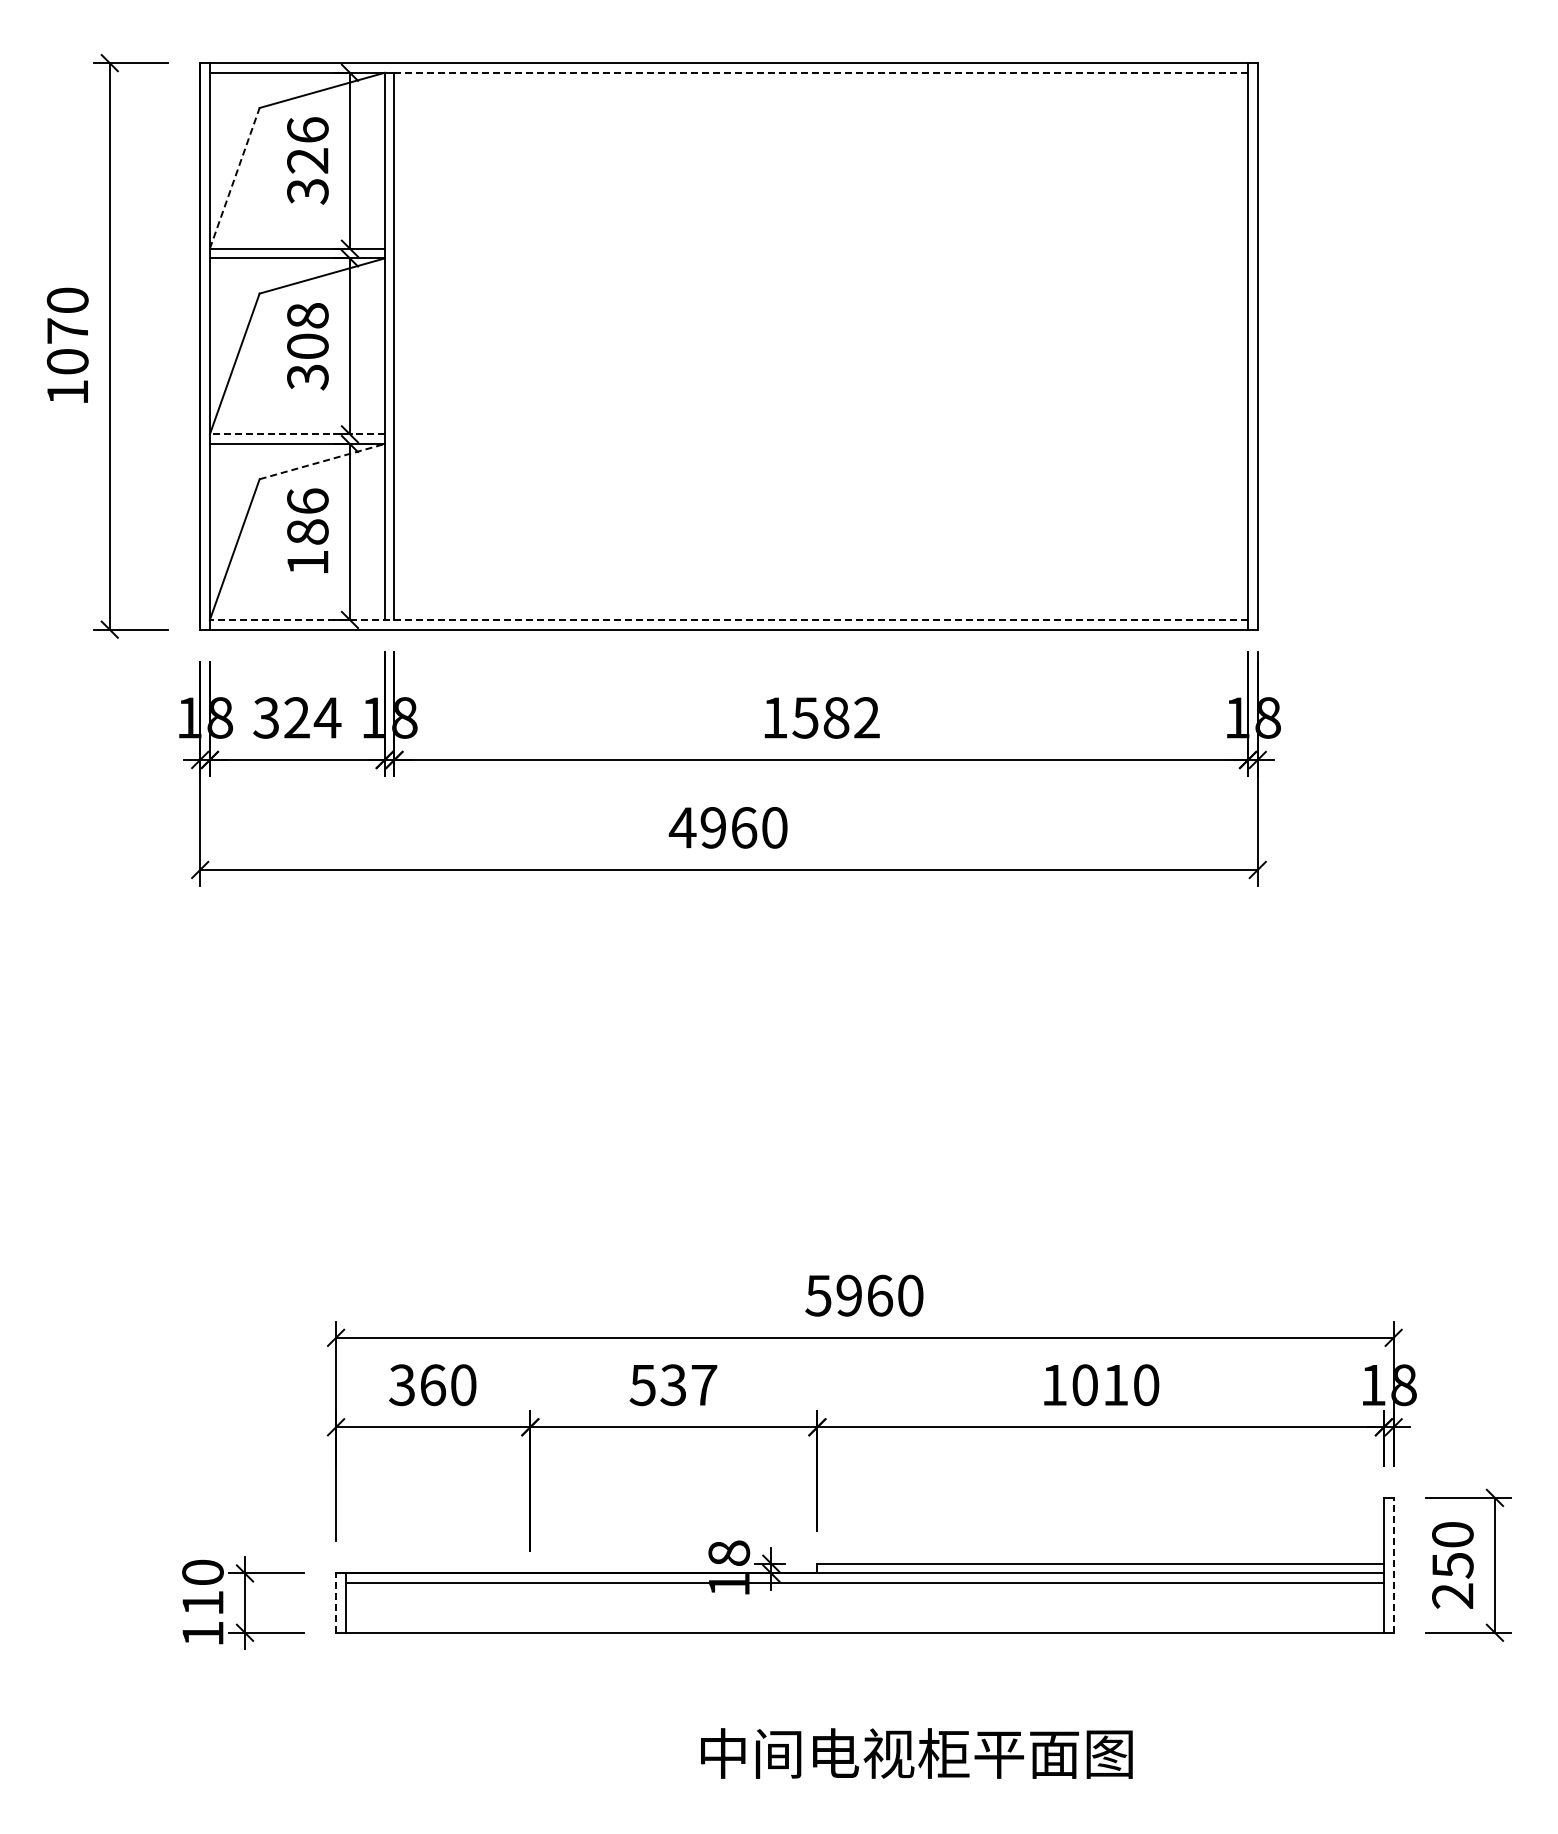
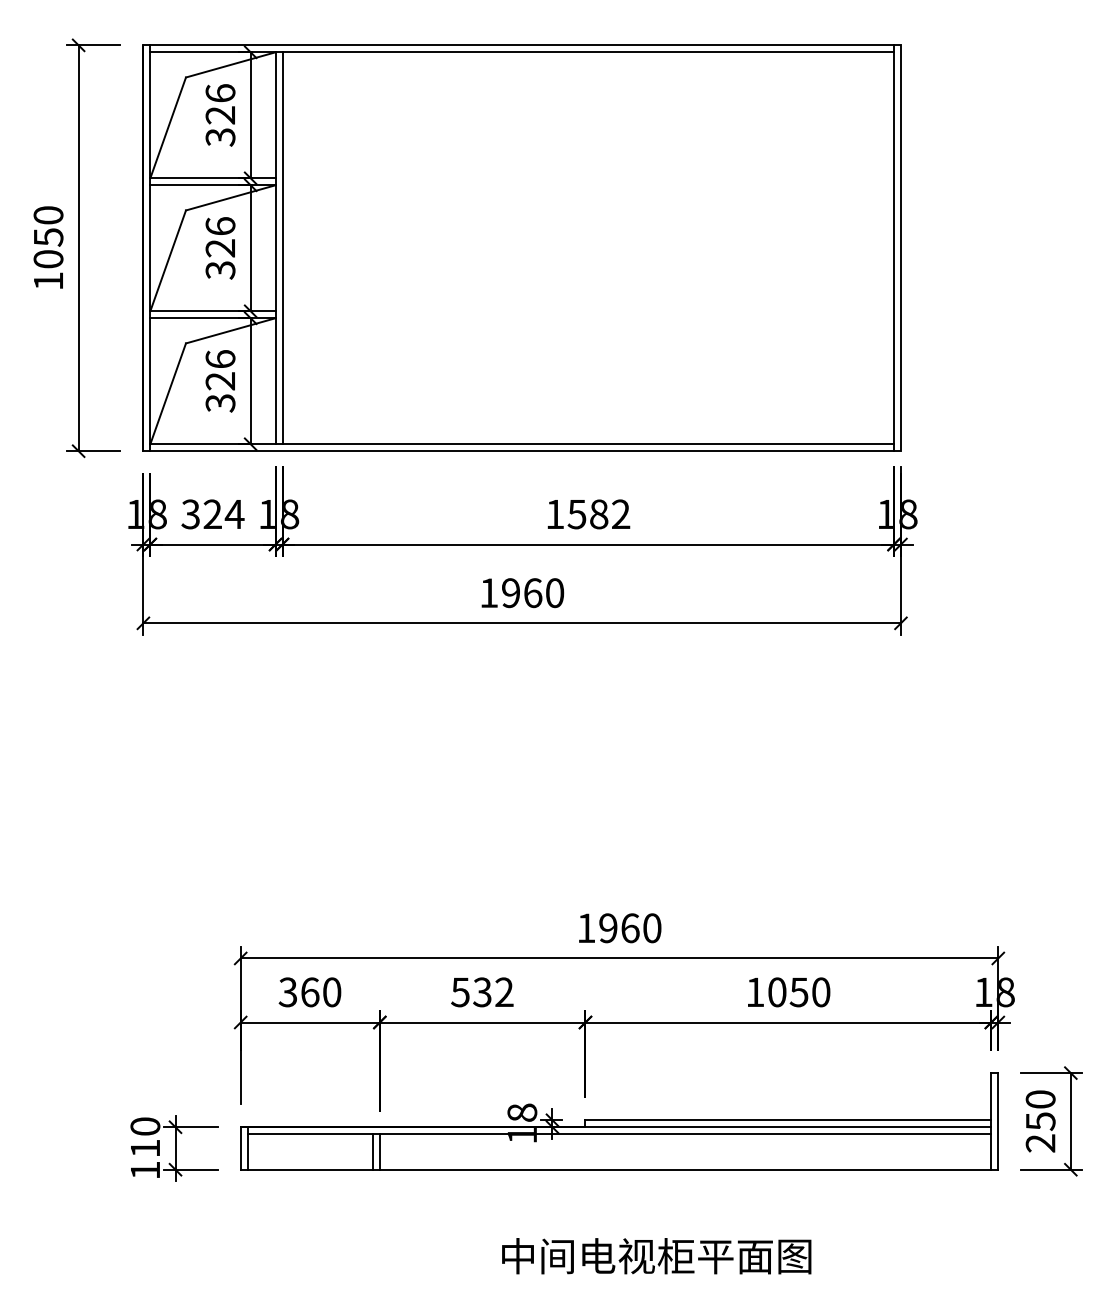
line: (821, 72) -> (588, 52), dashed -> solid
line: (234, 178) -> (167, 128), dashed -> solid
text: (307, 330) -> (220, 236), 308 -> 326
text: (67, 331) -> (48, 237), 1070 -> 1050
line: (296, 434) -> (212, 311), dashed -> solid
line: (322, 461) -> (231, 330), dashed -> solid
text: (307, 547) -> (220, 392), 186 -> 326
line: (728, 619) -> (521, 443), dashed -> solid
text: (682, 827) -> (488, 592), 4960 -> 1960
text: (818, 1295) -> (586, 928), 5960 -> 1960
text: (704, 1384) -> (504, 991), 537 -> 532
text: (1115, 1385) -> (799, 992), 1010 -> 1050
line: (1393, 1564) -> (998, 1120), dashed -> solid
line: (336, 1603) -> (241, 1148), dashed -> solid
line: (520, 1607) -> (372, 1151), added
line: (530, 1607) -> (379, 1151), added

